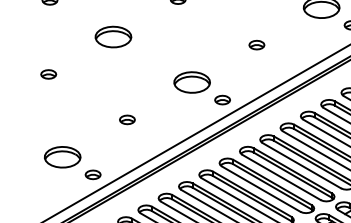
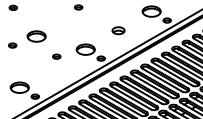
part: (113, 36) -> (36, 36), moved
part: (256, 44) -> (118, 30), size x1.6
part: (126, 119) -> (56, 56), moved

